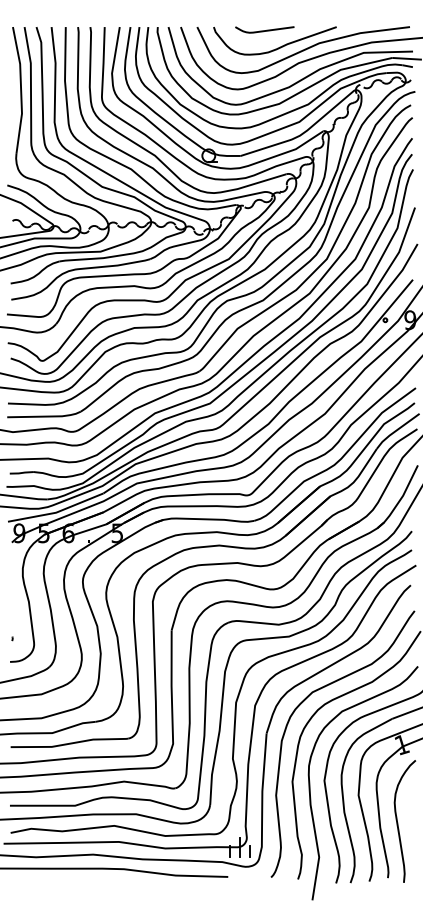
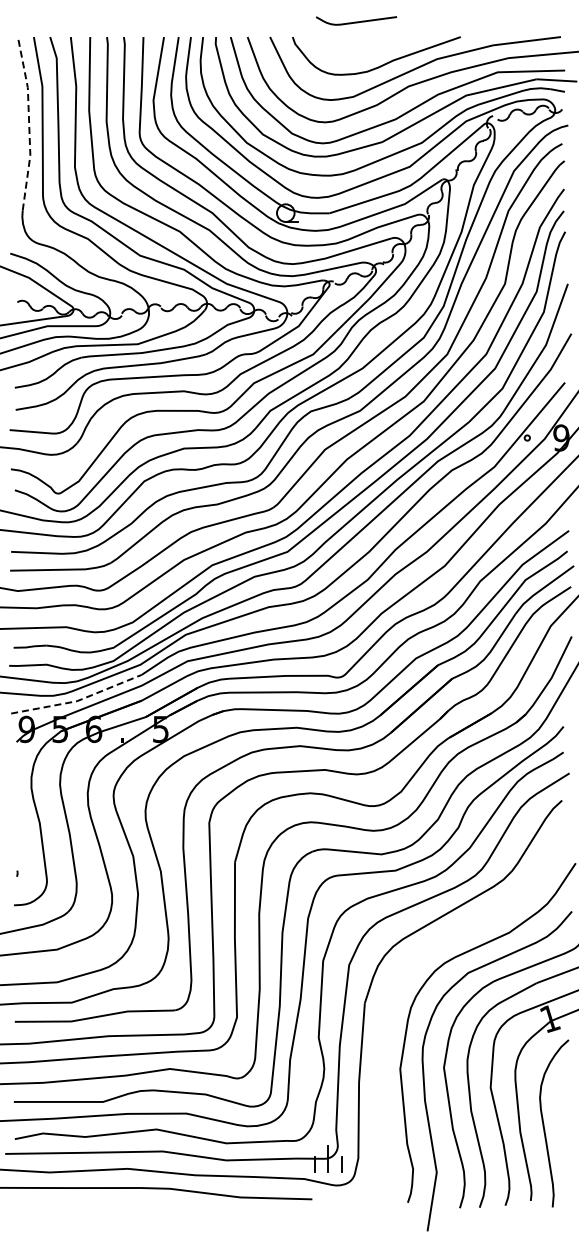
curve: (264, 30) -> (355, 21), moved
line: (21, 90) -> (29, 123), solid -> dashed
line: (56, 512) -> (77, 700), solid -> dashed
curve: (297, 708) -> (407, 968), removed

